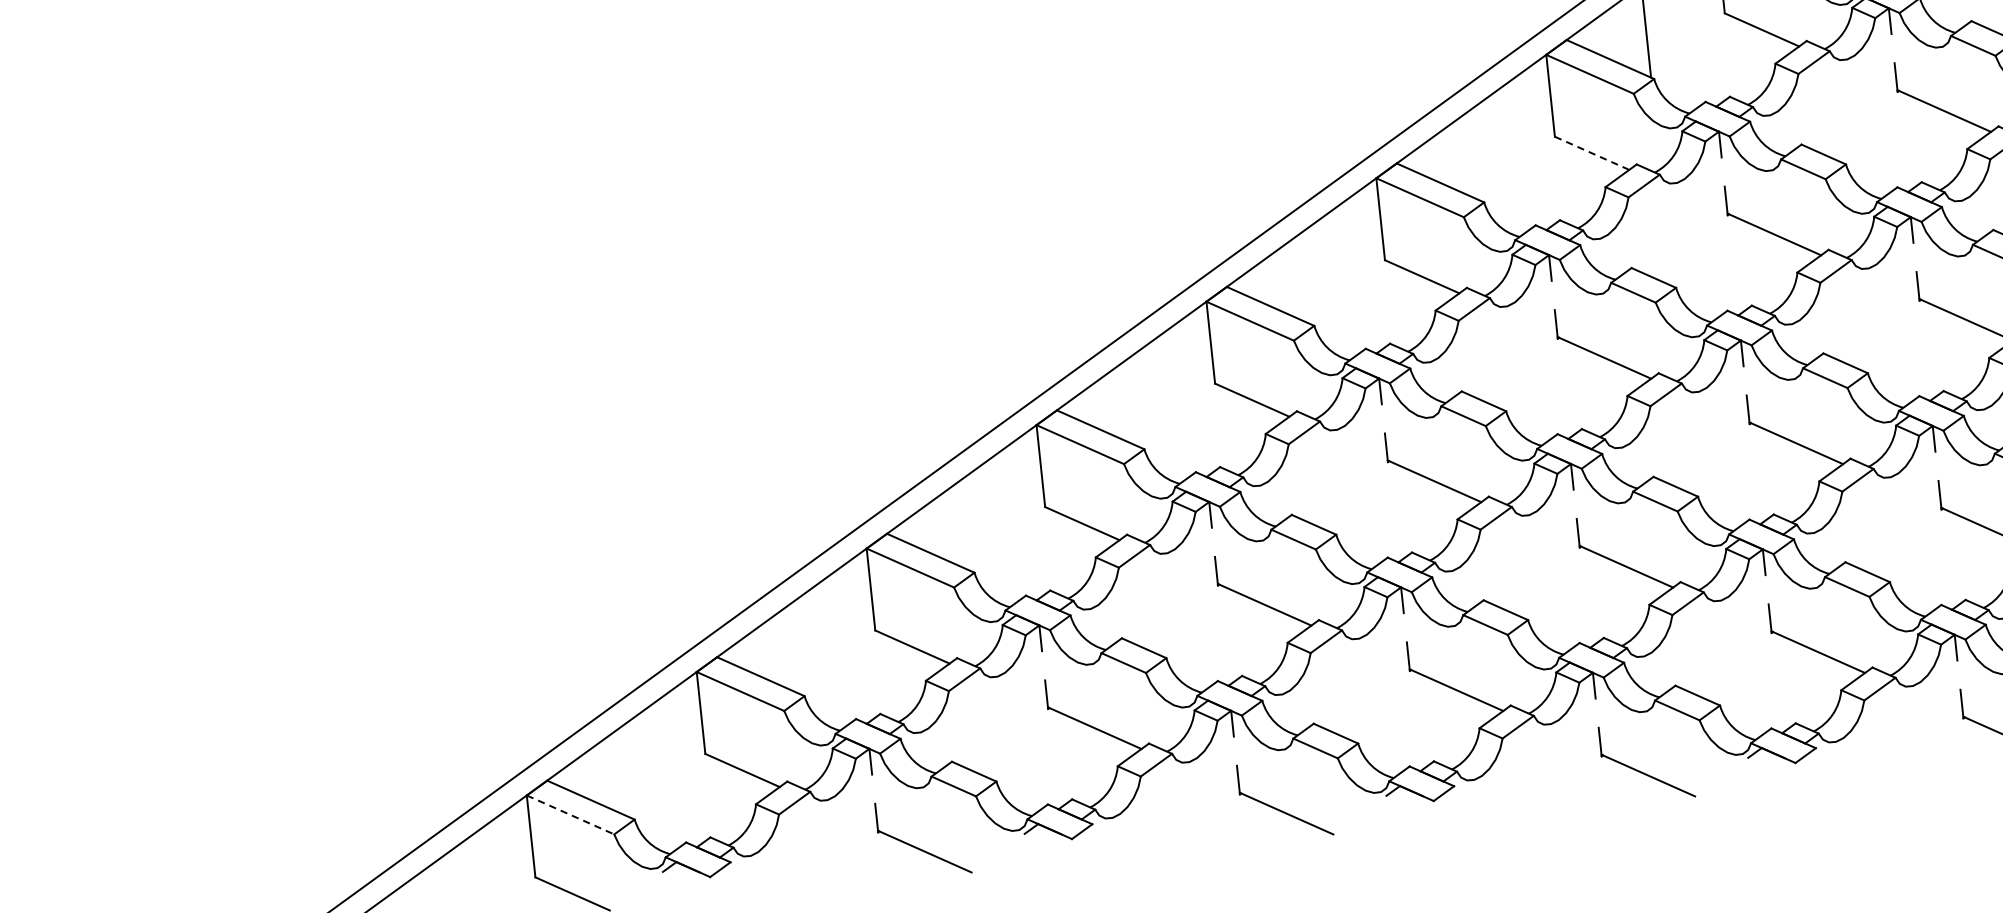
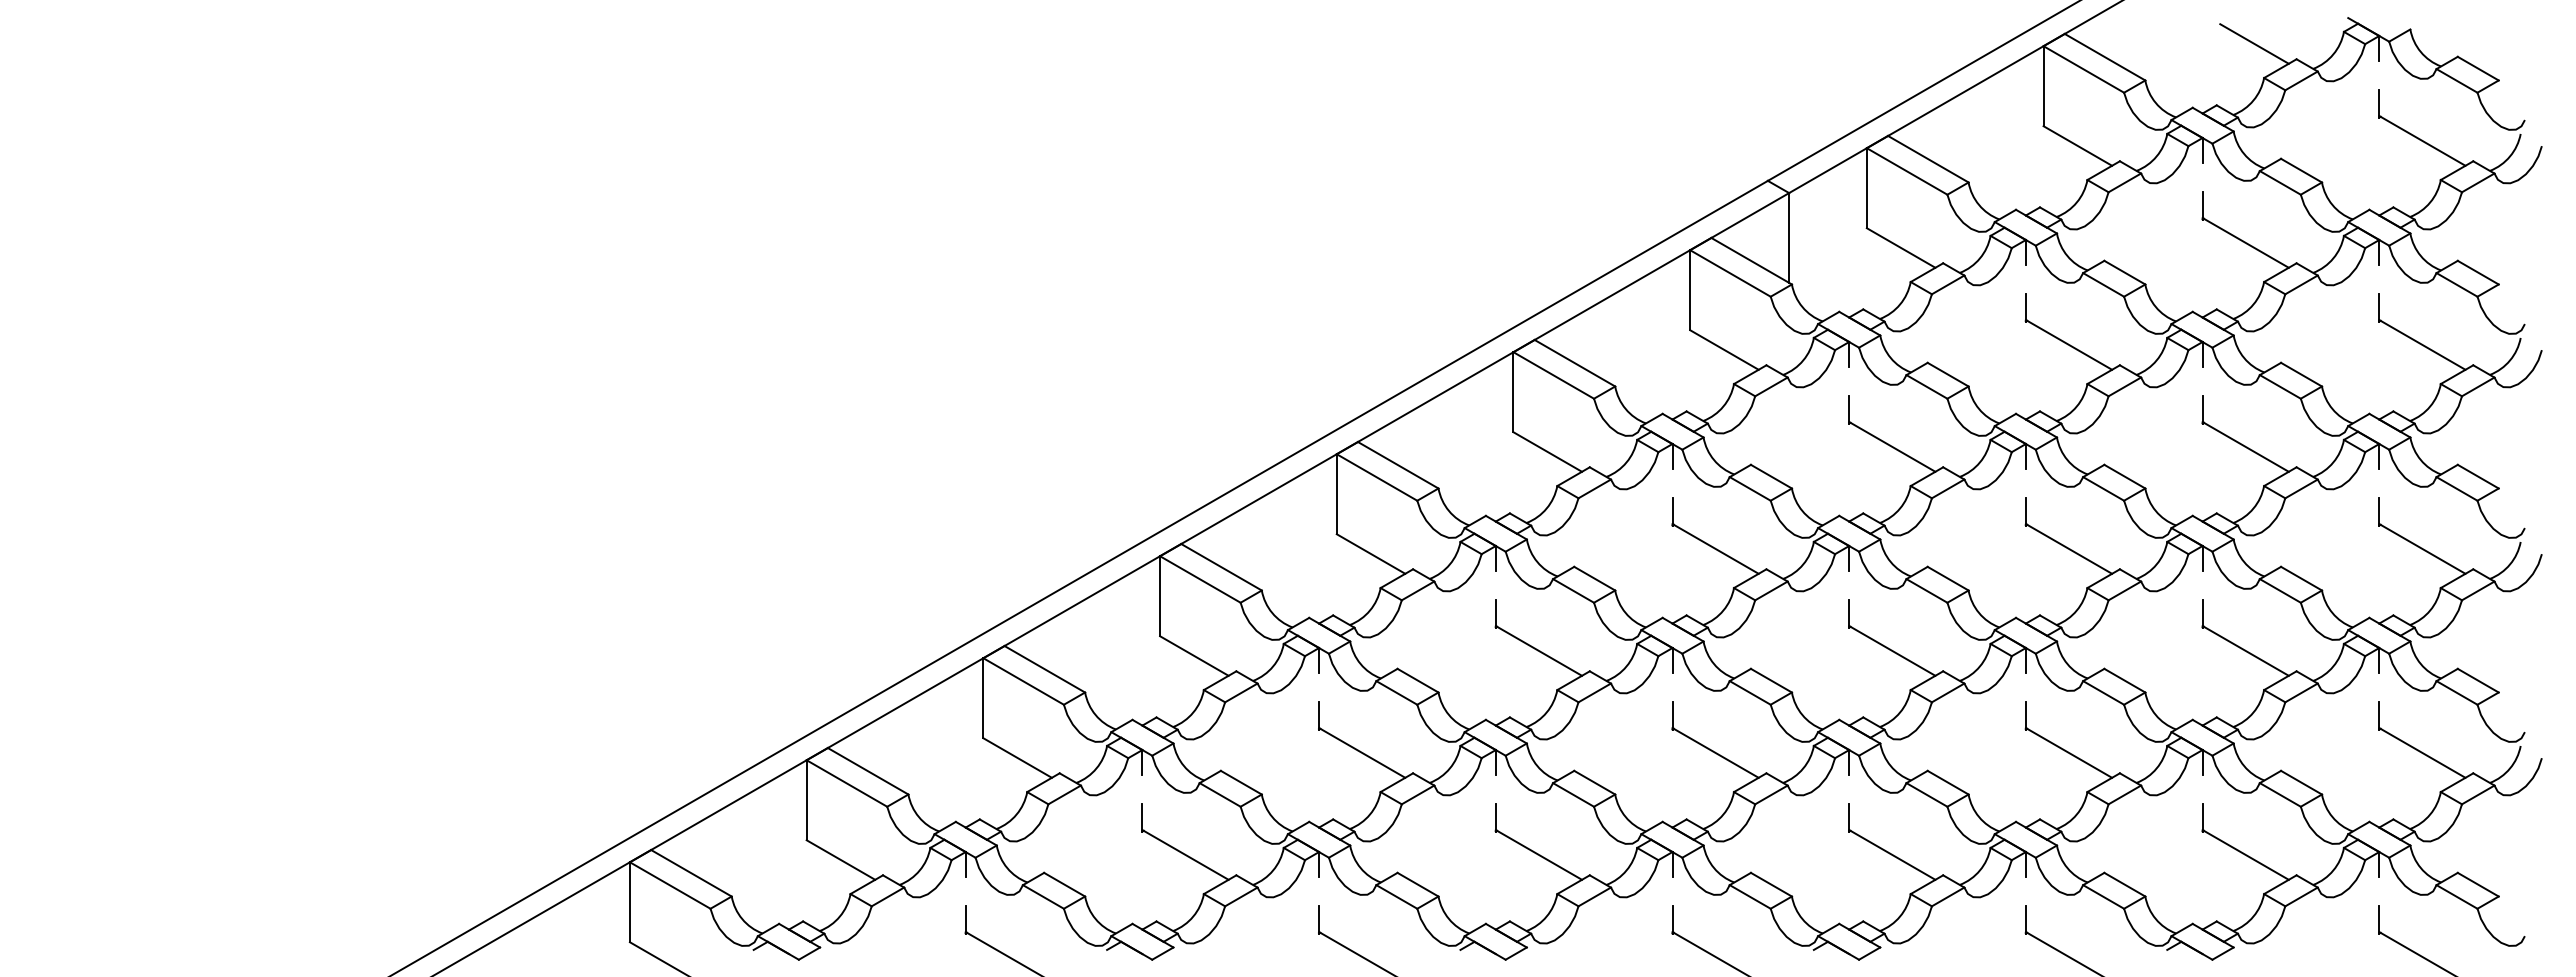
line: (1592, 153) -> (1724, 350), dashed -> solid
line: (570, 814) -> (670, 885), dashed -> solid

